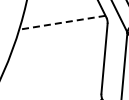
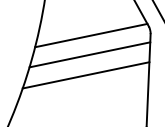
line: (62, 22) -> (91, 35), dashed -> solid
line: (60, 36) -> (89, 53), added
line: (56, 52) -> (85, 74), added

